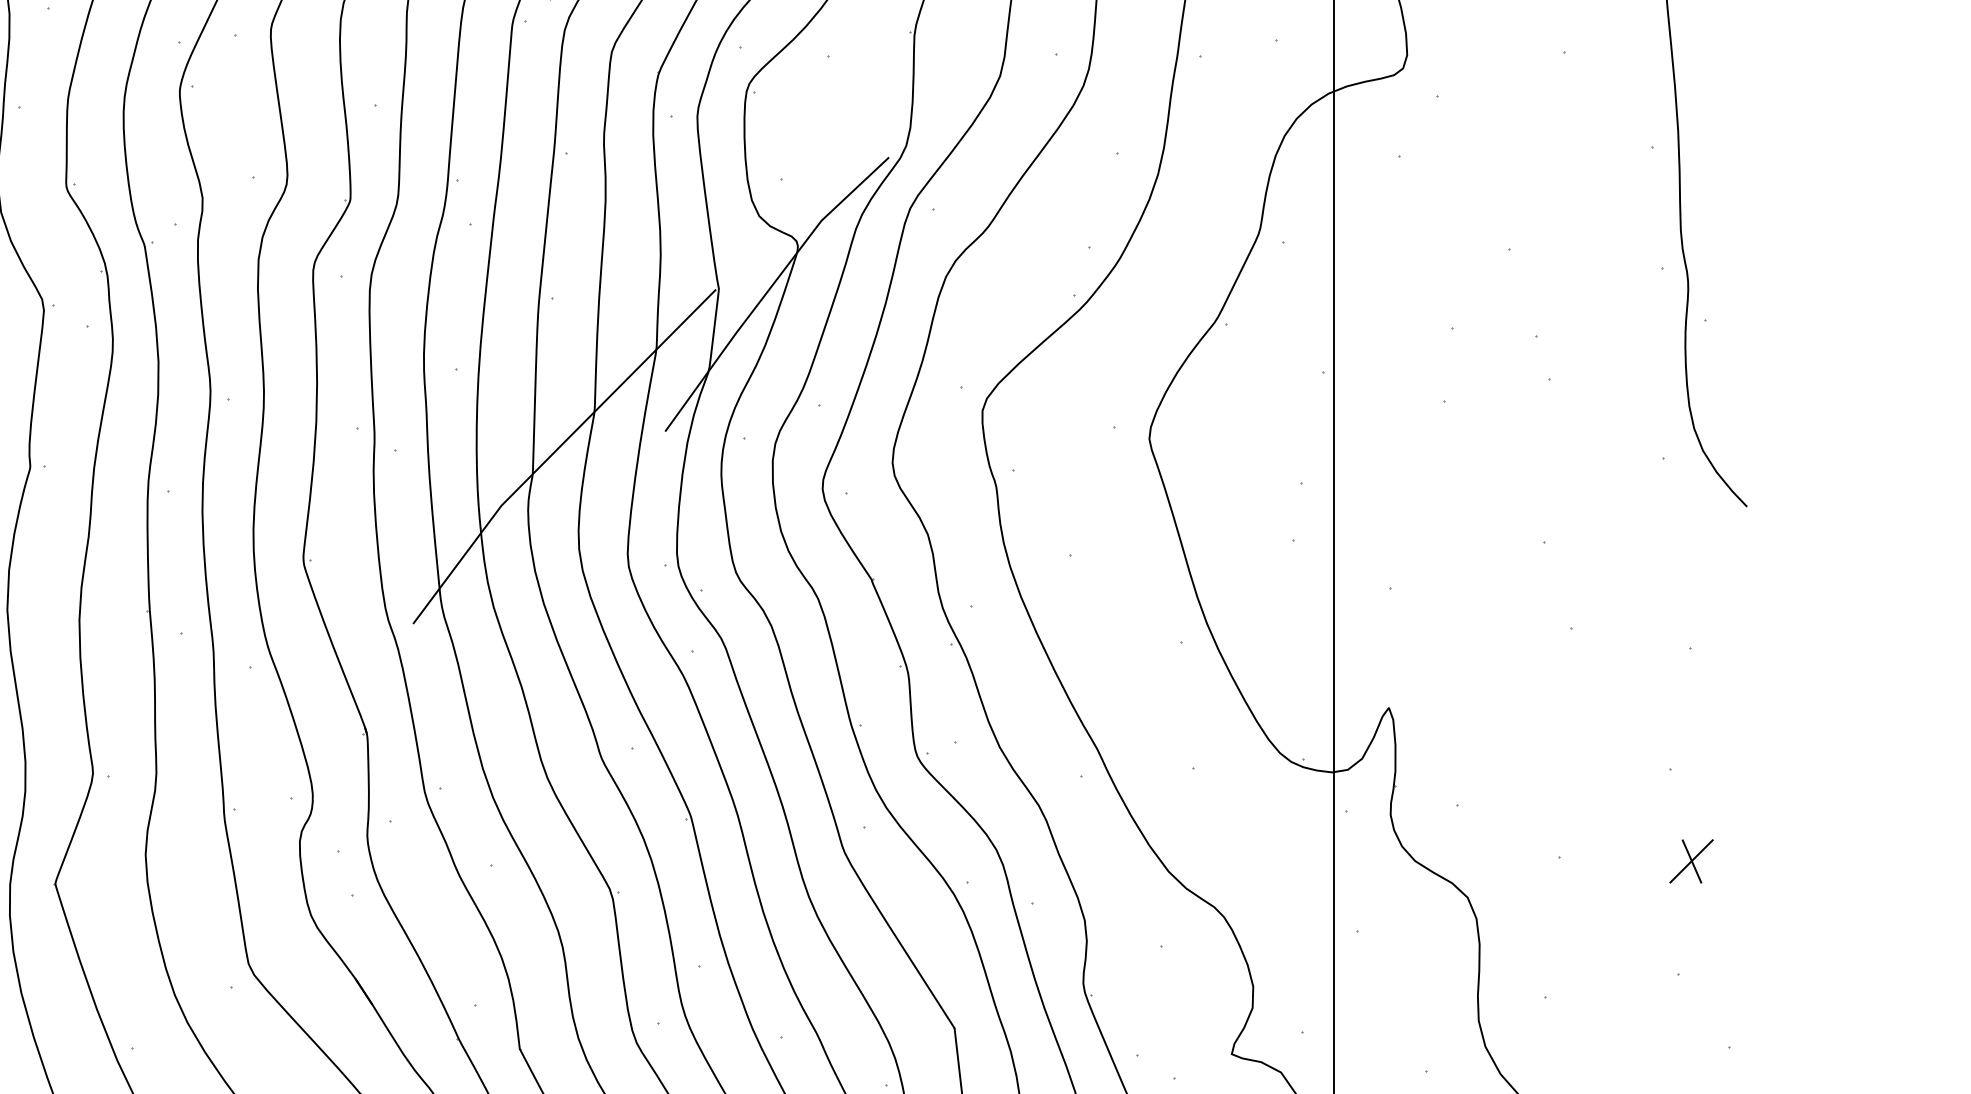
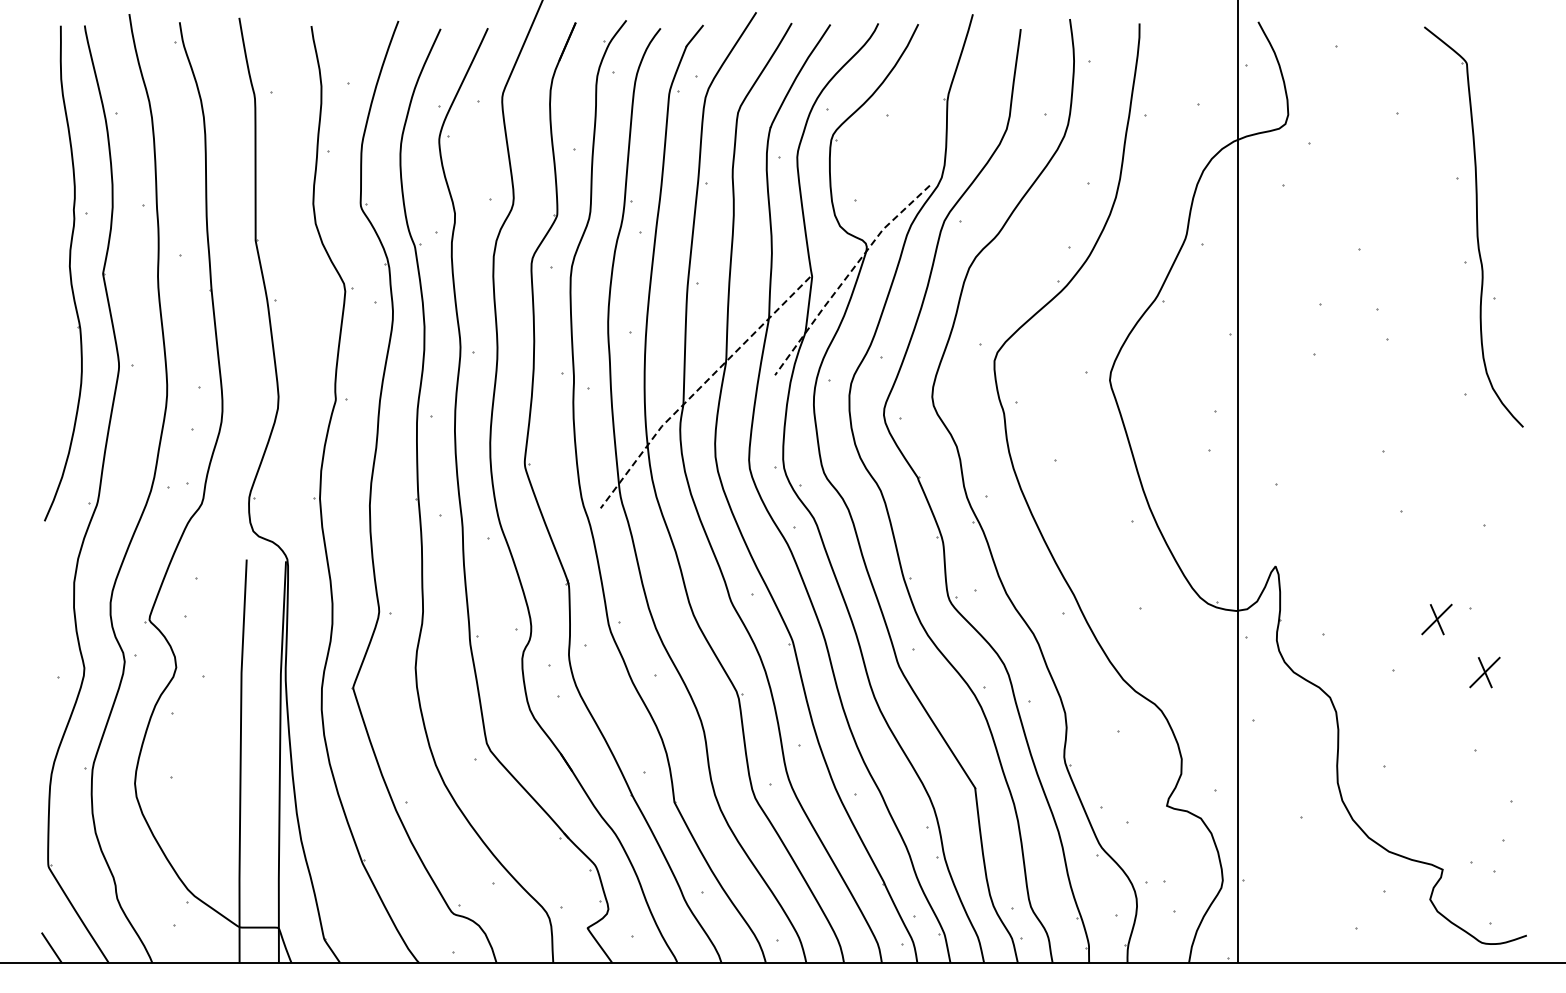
line: (769, 288) -> (847, 276), solid -> dashed
line: (556, 450) -> (699, 388), solid -> dashed
part: (1621, 784) -> (1436, 619), added

